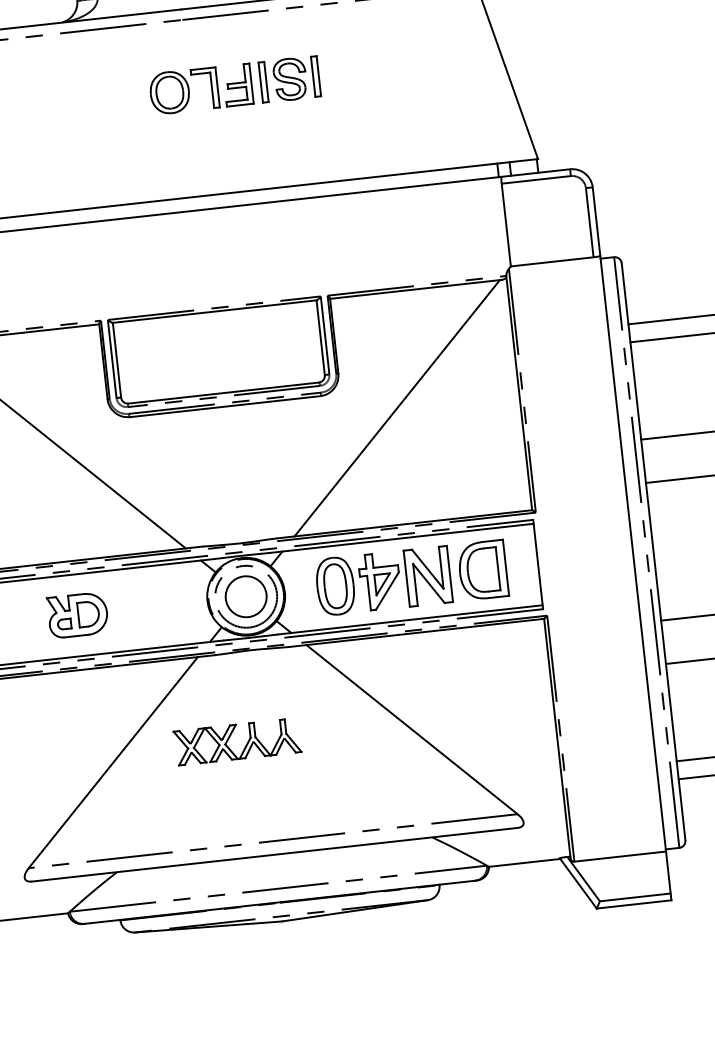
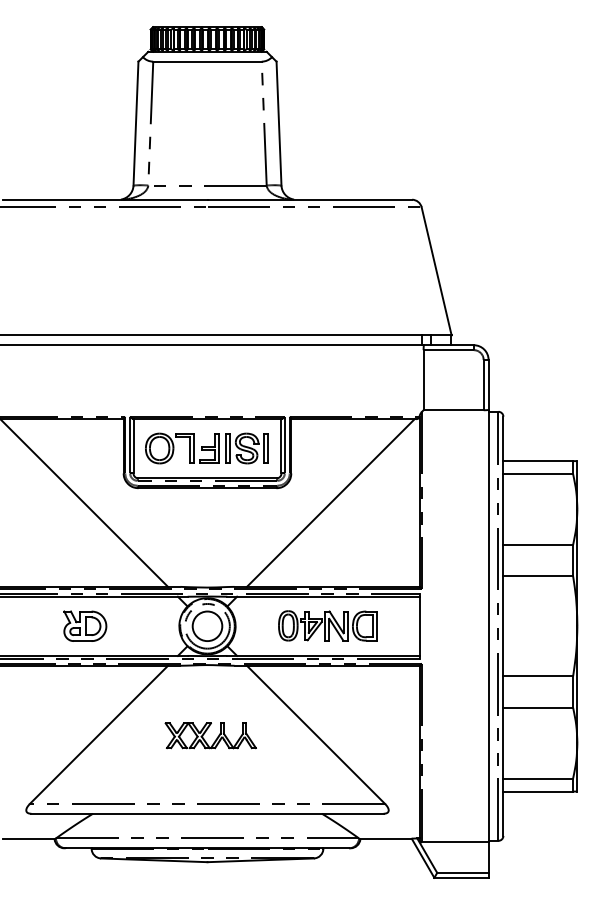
part: (234, 85) -> (206, 448), moved
part: (411, 577) -> (327, 625), size x0.71
part: (237, 741) -> (210, 735), moved

